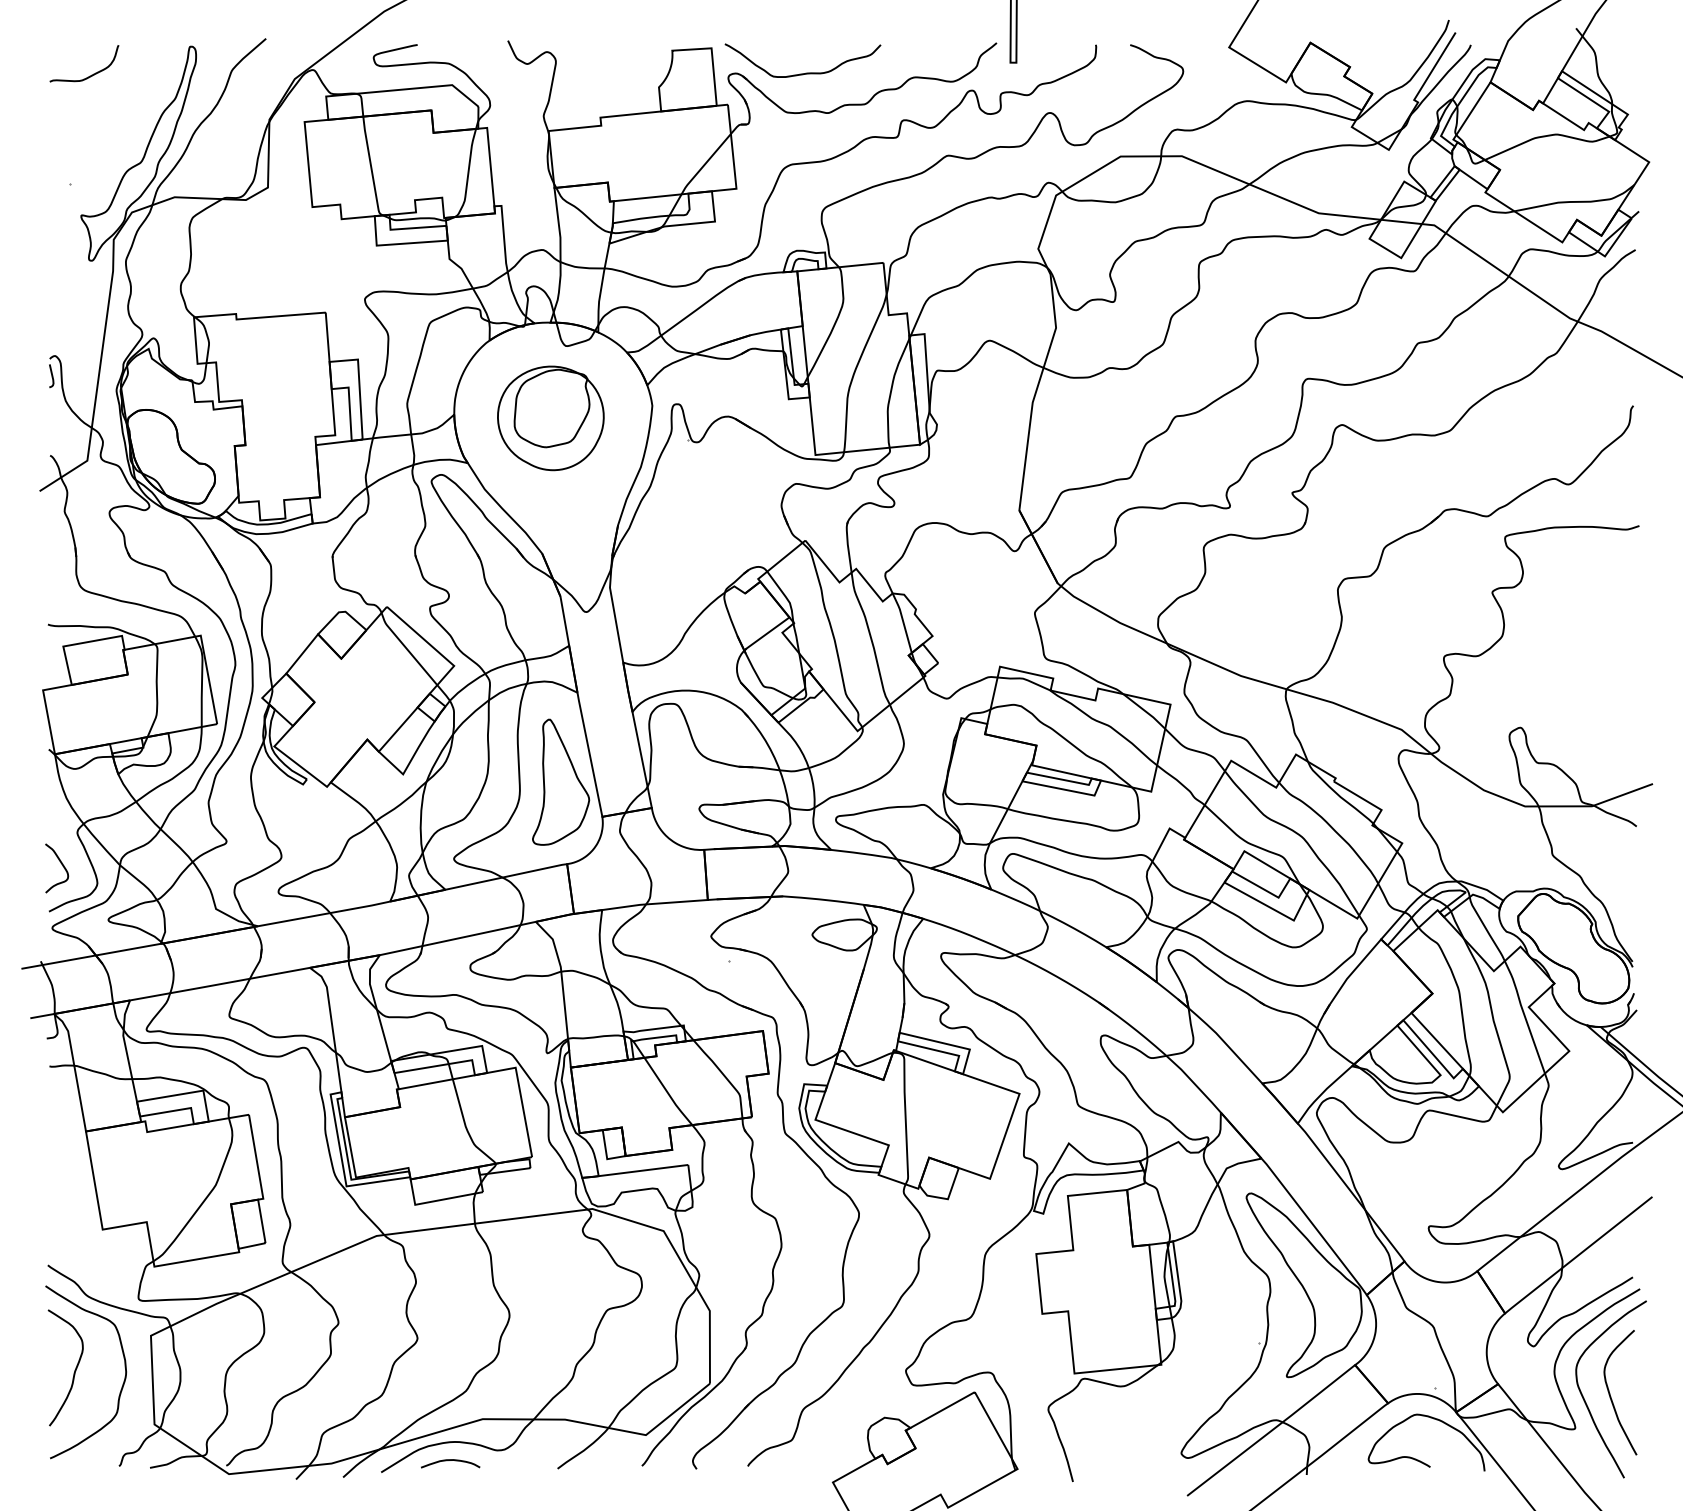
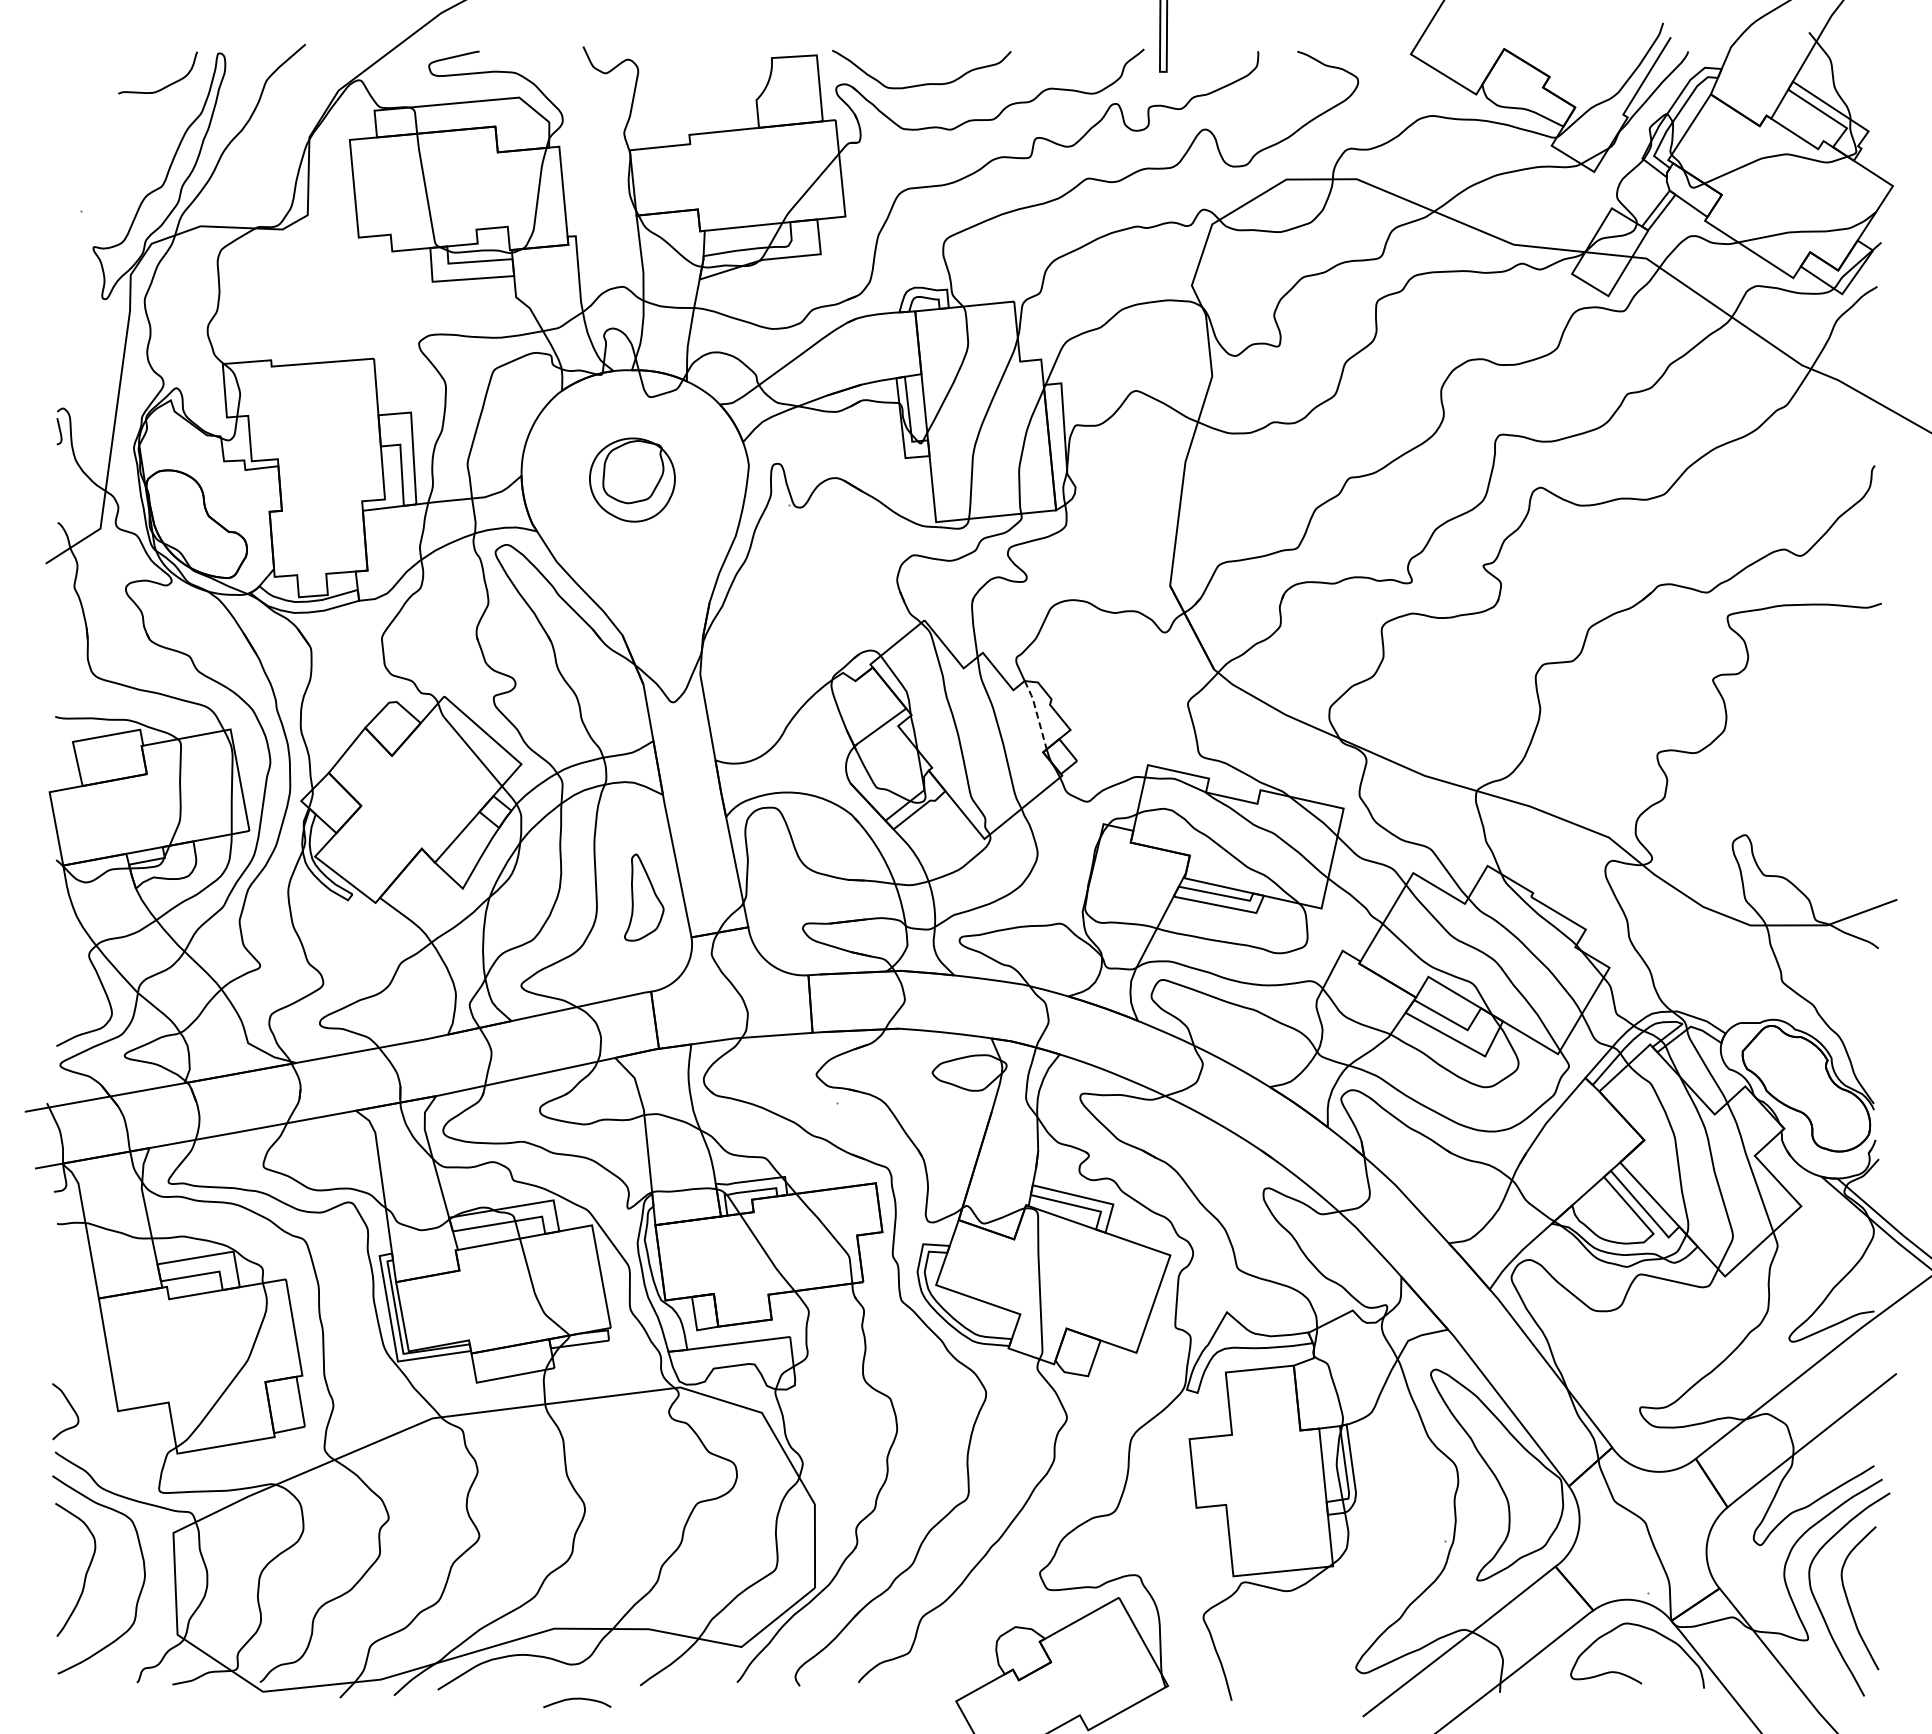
curve: (90, 75) -> (164, 86), moved
part: (550, 417) -> (632, 479), size x0.7
line: (902, 621) -> (1036, 713), solid -> dashed
part: (561, 782) -> (644, 897), size x0.6
curve: (62, 865) -> (71, 1408), moved
curve: (450, 1460) -> (577, 1699), moved

